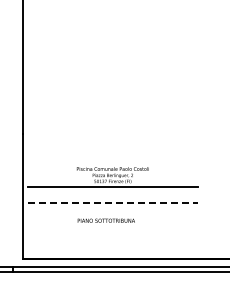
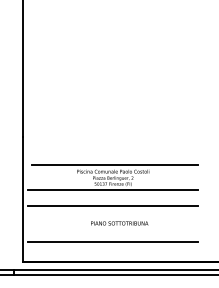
line: (114, 162) -> (114, 165), added
line: (112, 203) -> (112, 206), dashed -> solid
text: (105, 220) -> (118, 223), moved
line: (112, 239) -> (112, 242), added

